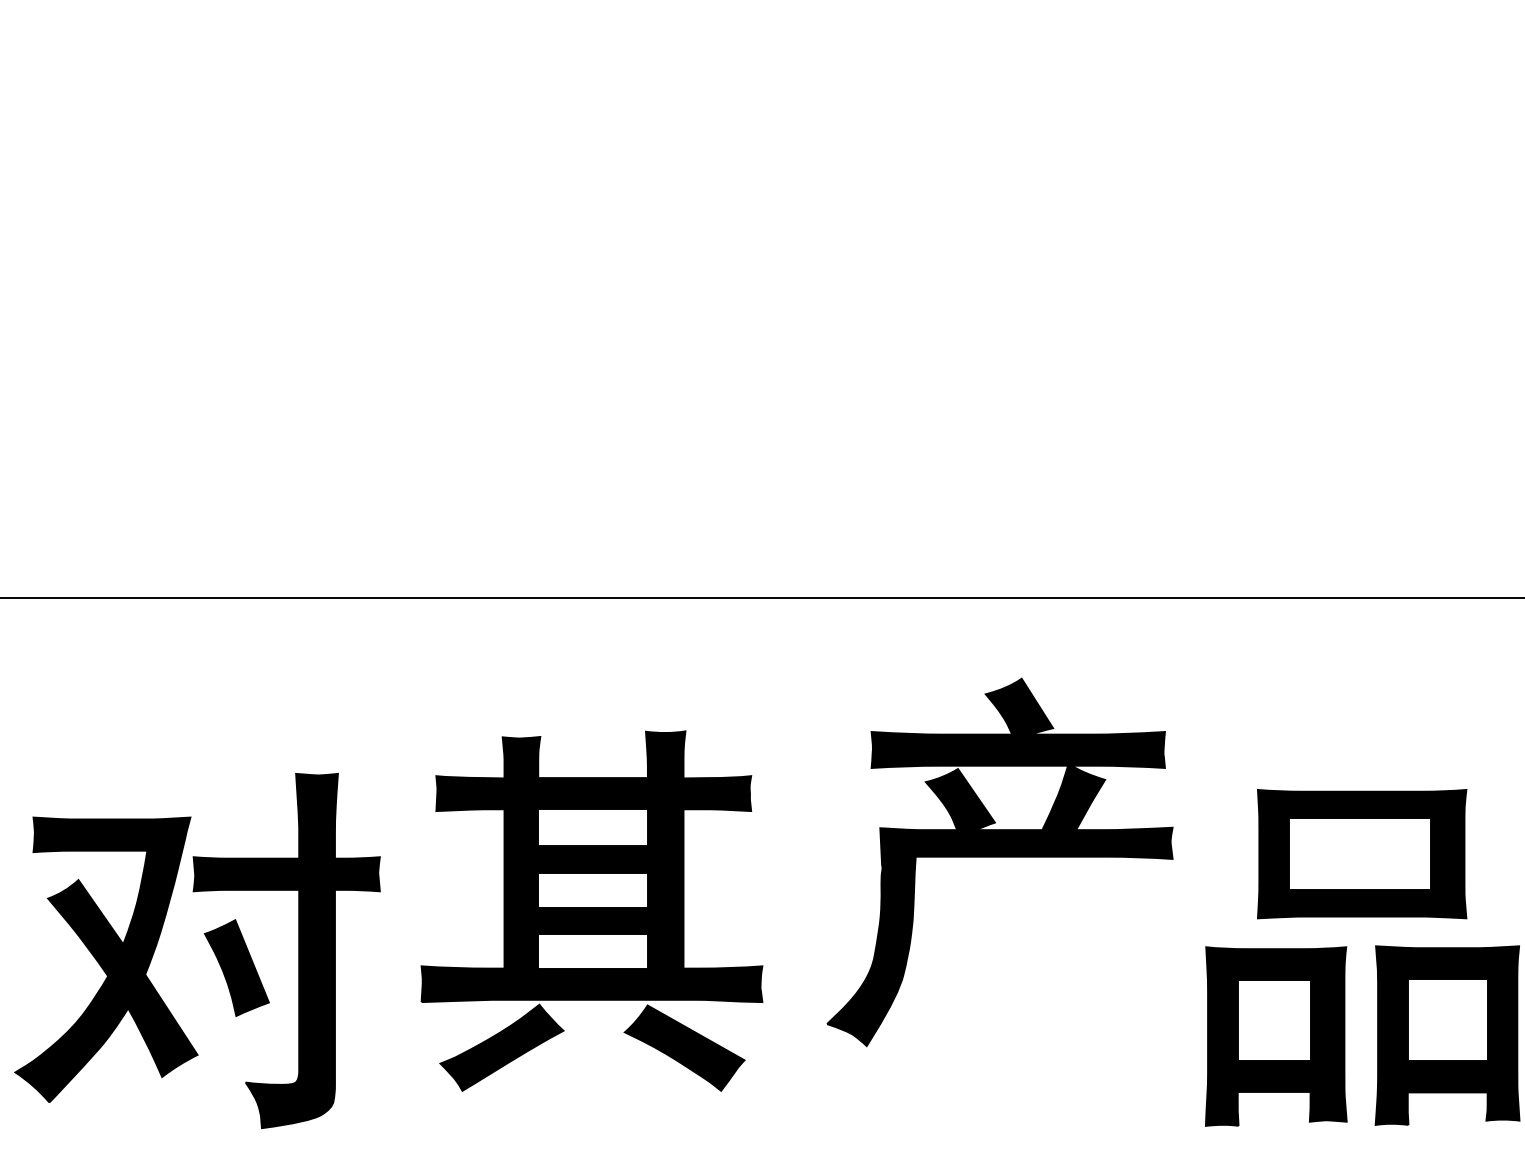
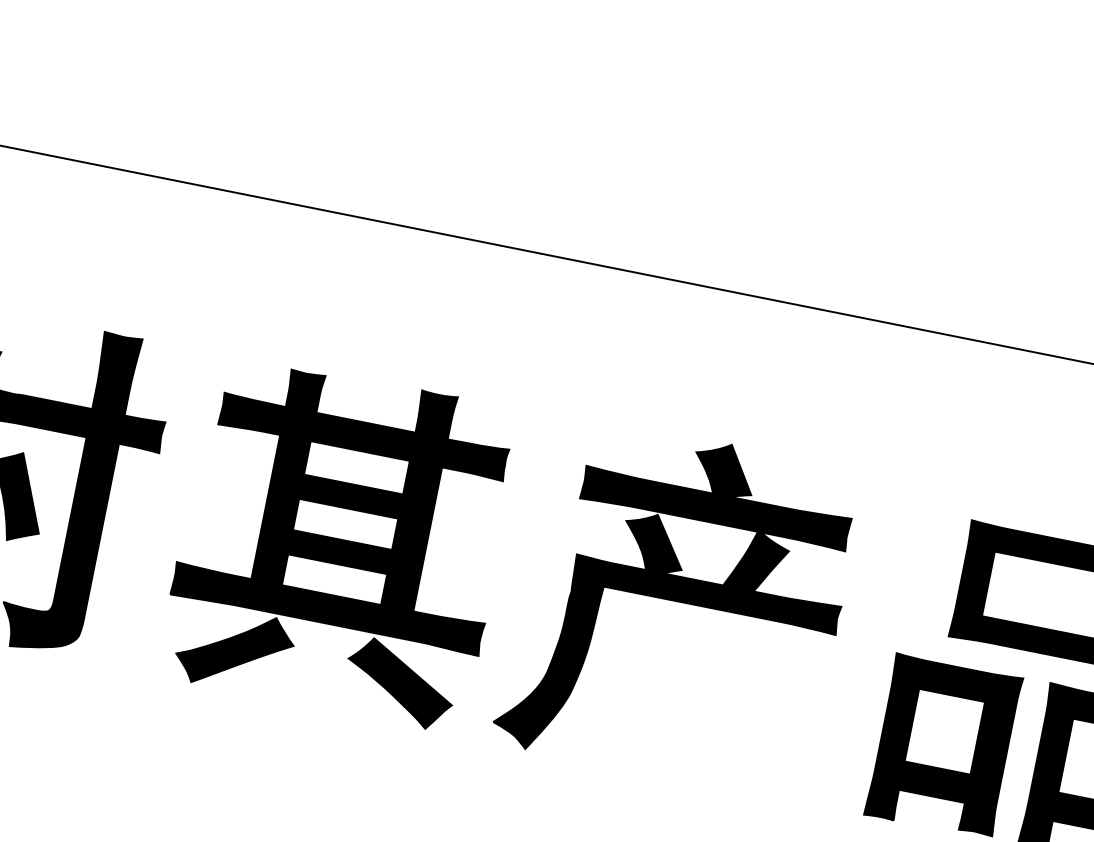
part: (999, 862) -> (678, 606), moved
part: (591, 910) -> (340, 542), moved

